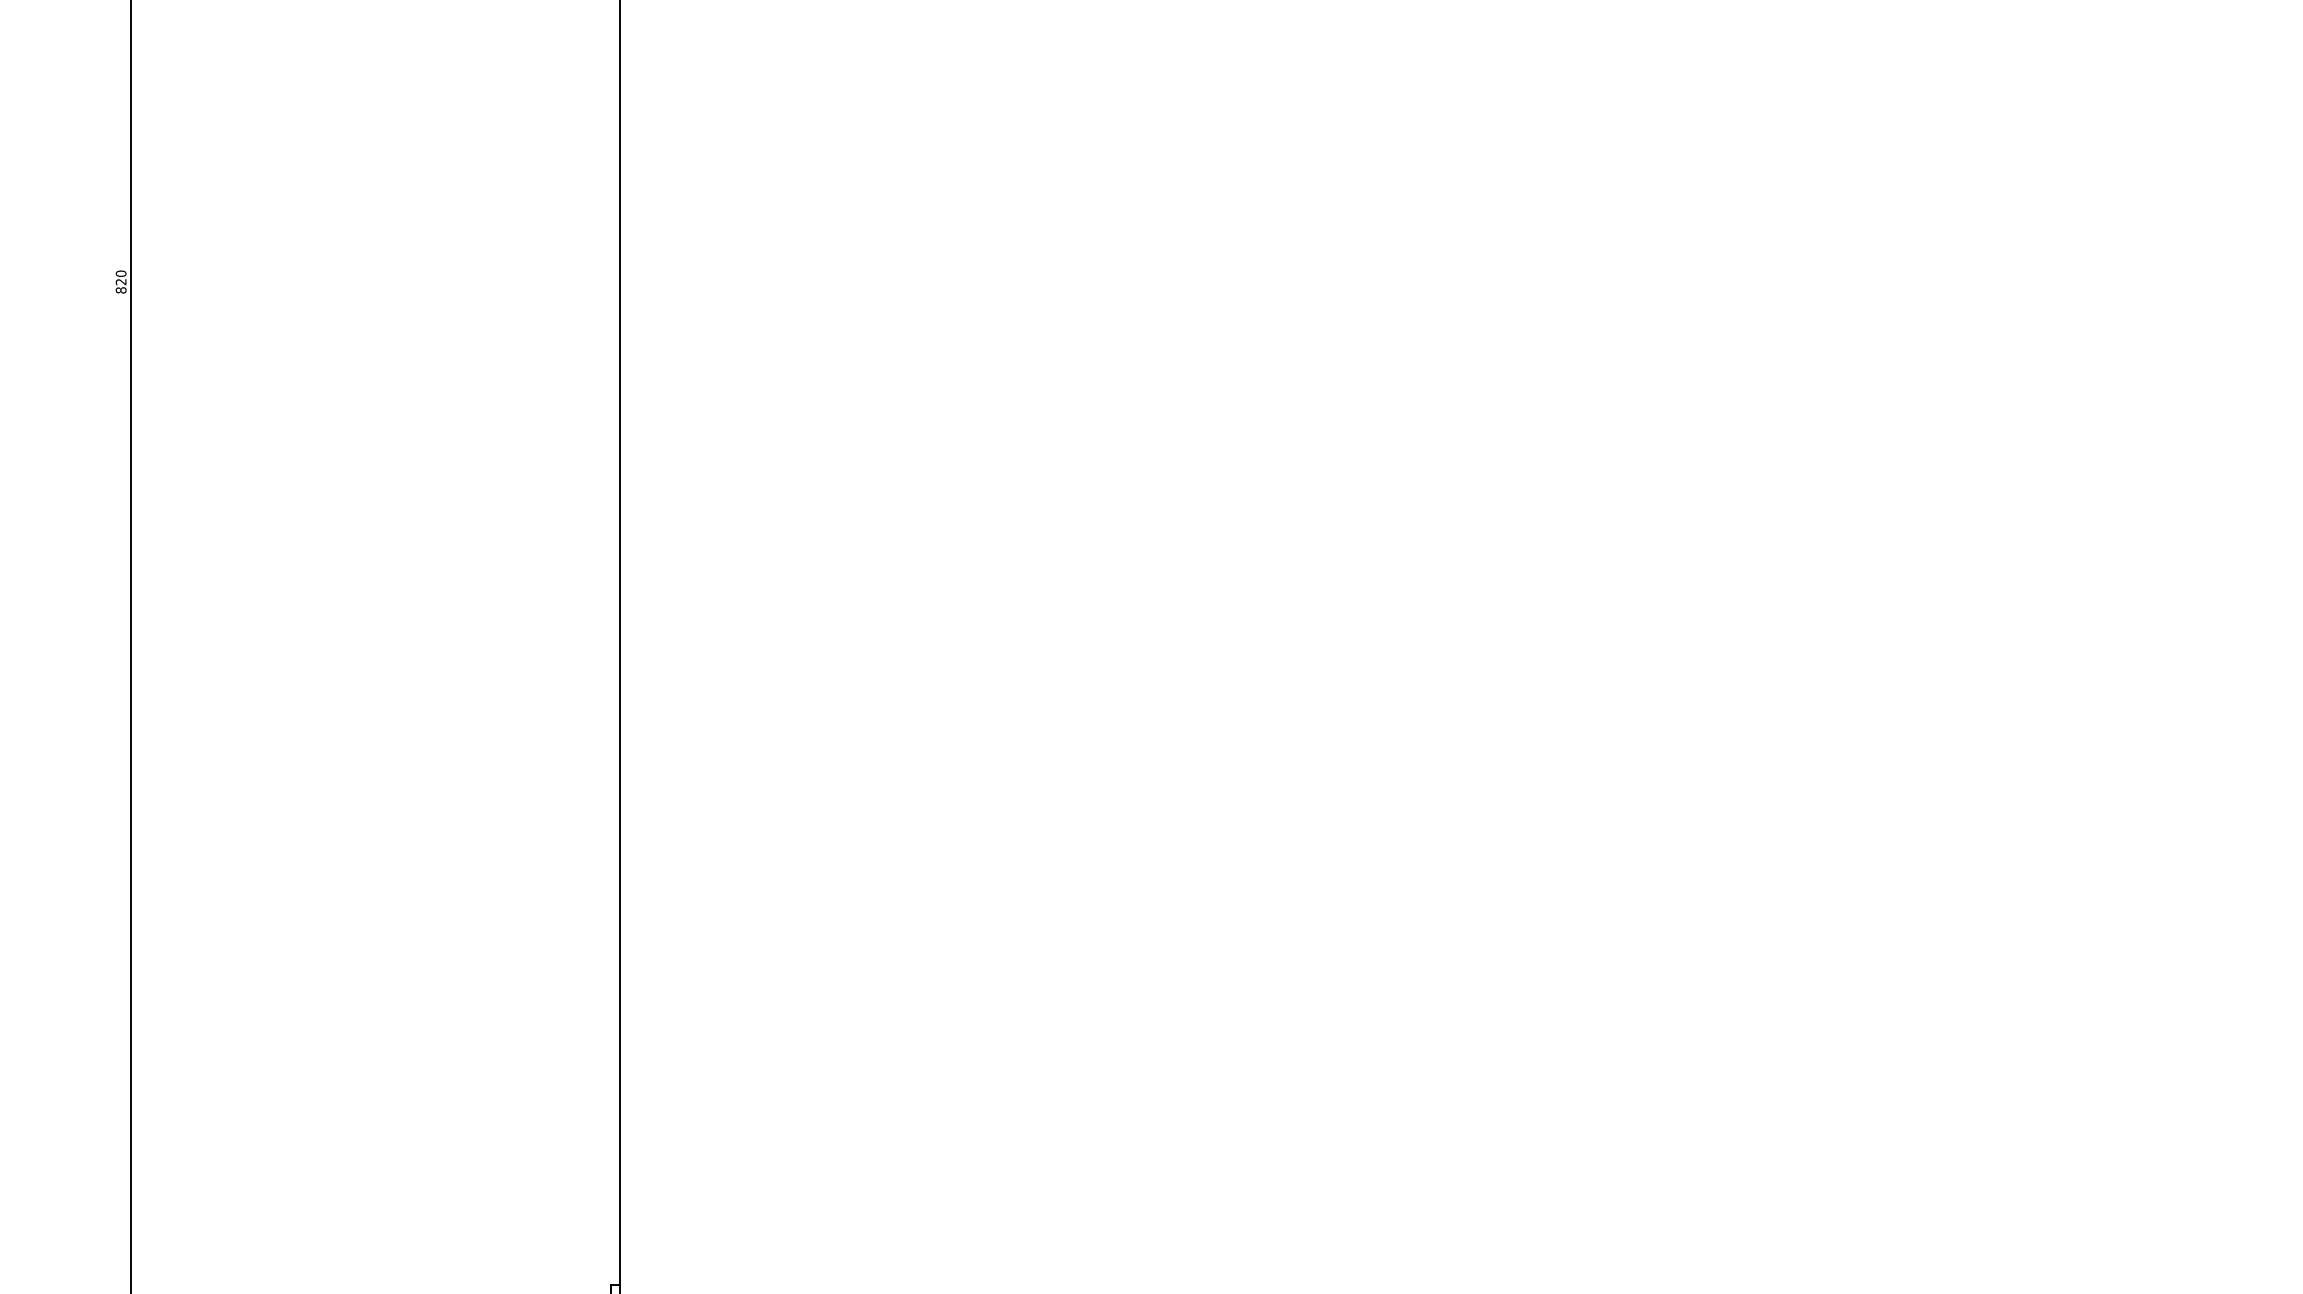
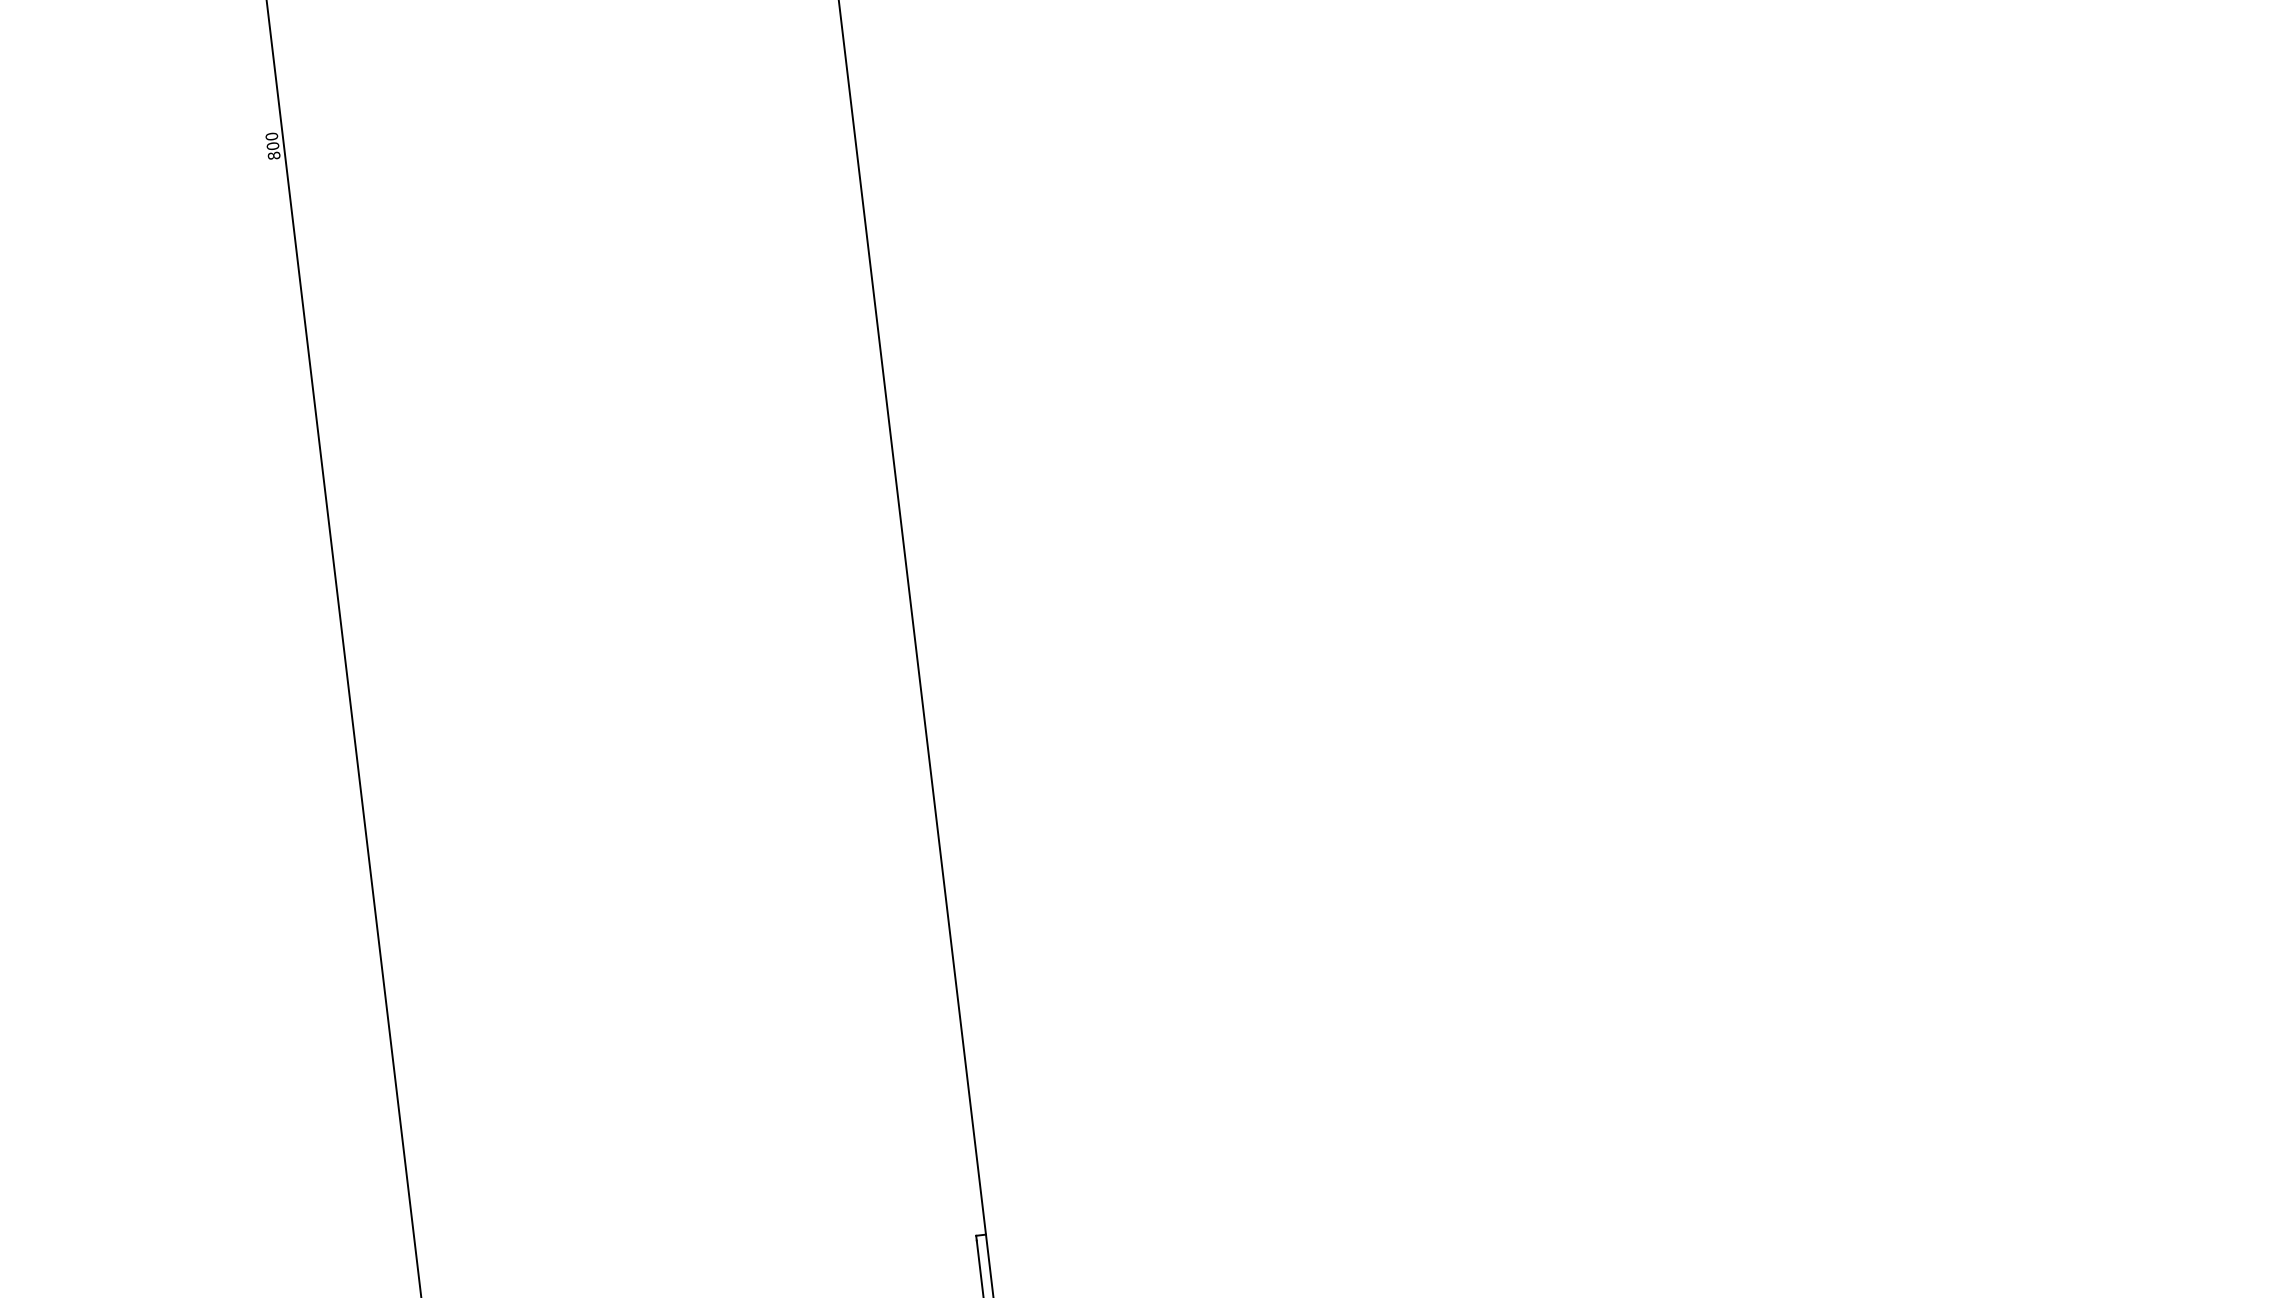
text: (120, 281) -> (272, 145), 820 -> 800

